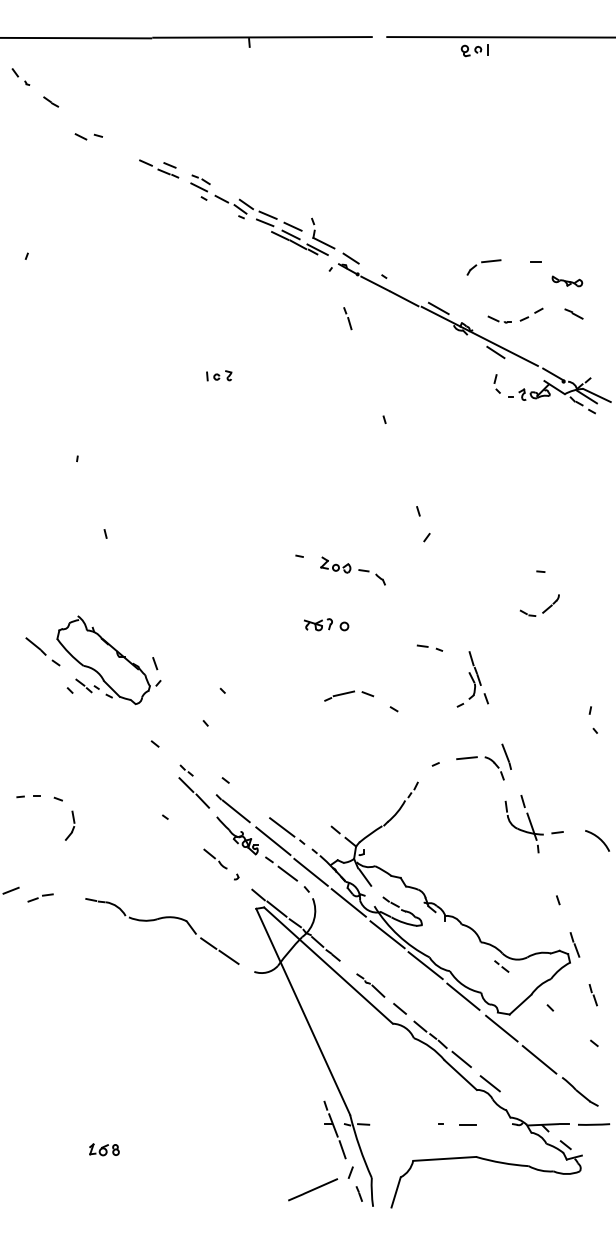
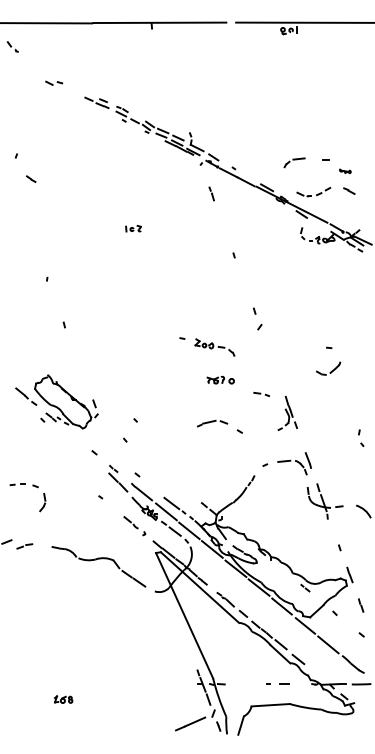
part: (51, 100) -> (31, 178), moved
part: (567, 281) -> (345, 171), size x0.6
part: (326, 623) -> (220, 379), moved

